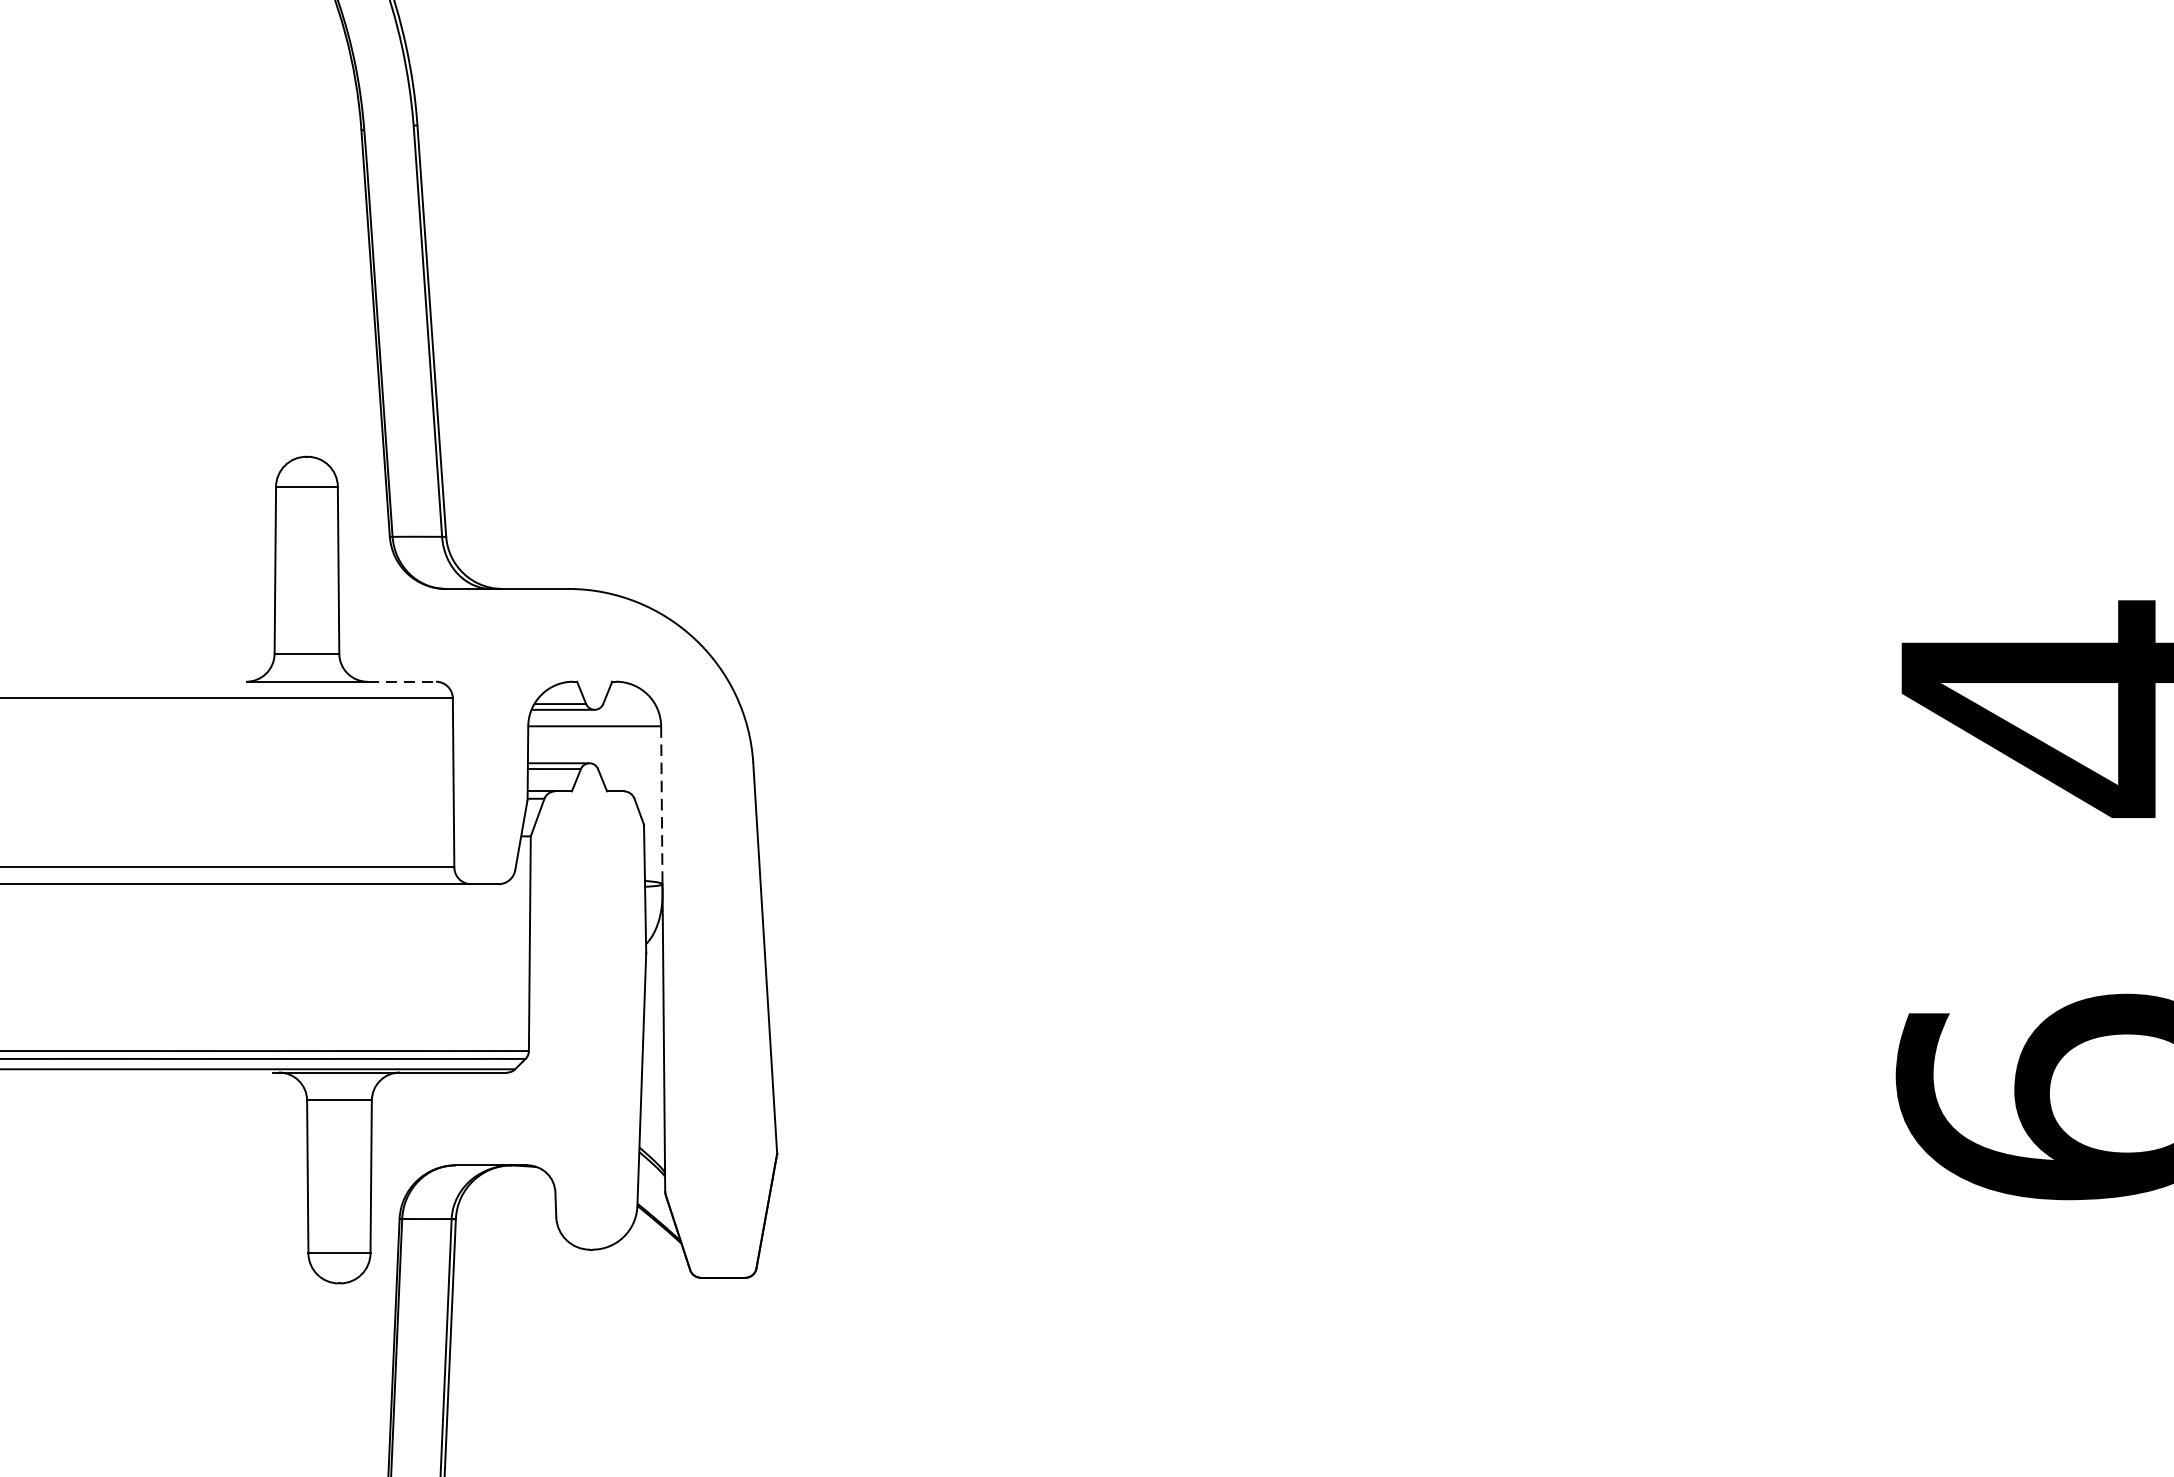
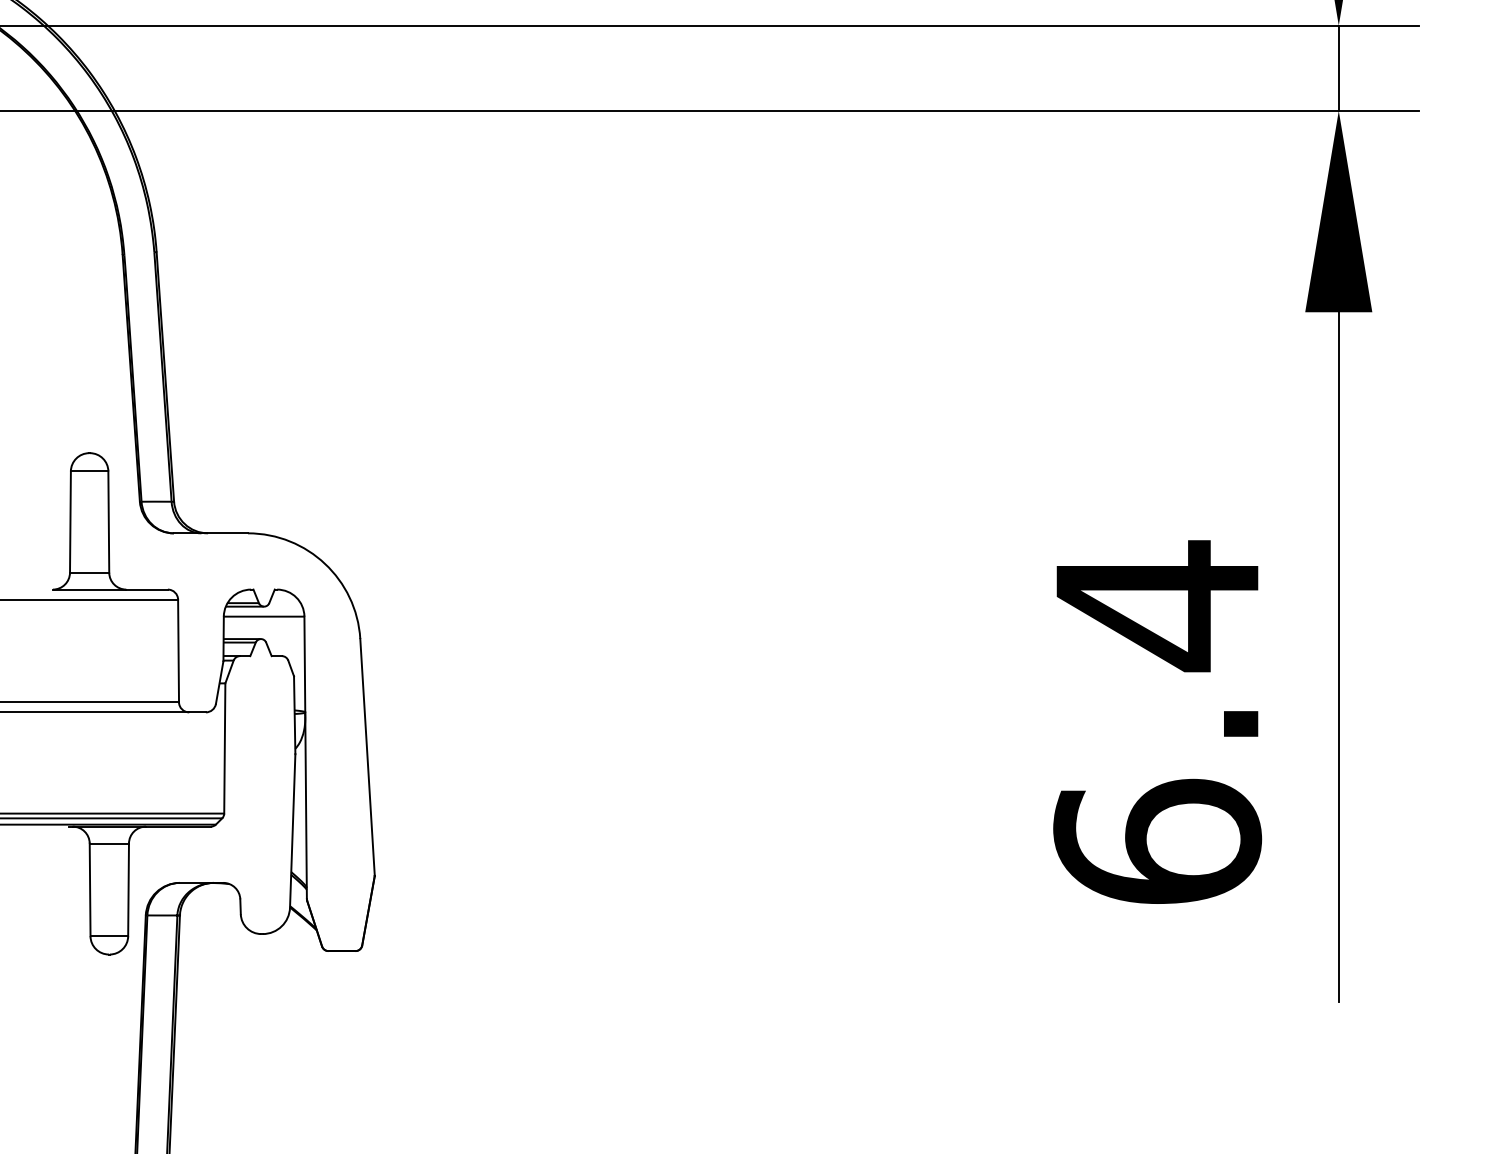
line: (402, 681) -> (147, 589), dashed -> solid
line: (661, 805) -> (304, 664), dashed -> solid

